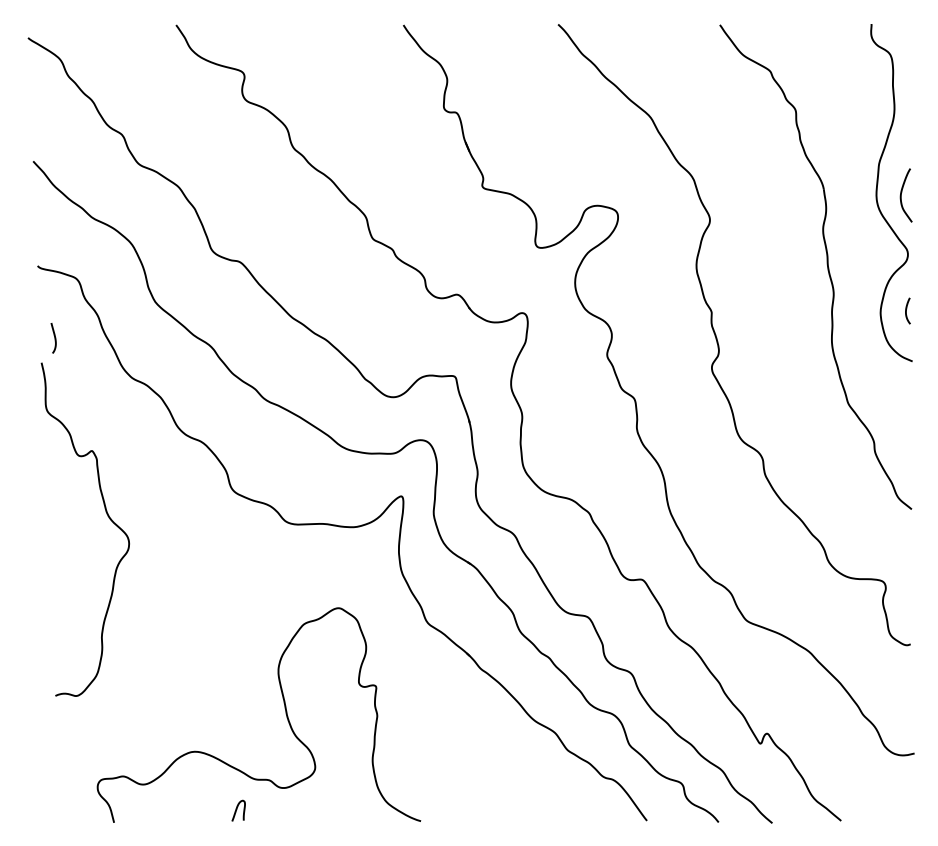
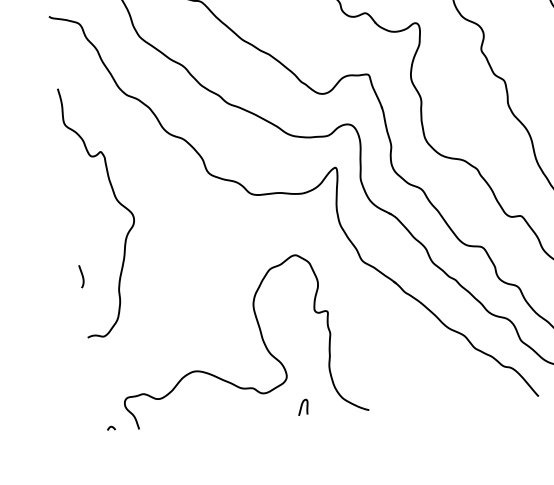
curve: (54, 338) -> (82, 276), moved
curve: (237, 809) -> (302, 406), moved
curve: (77, 817) -> (111, 427), added

